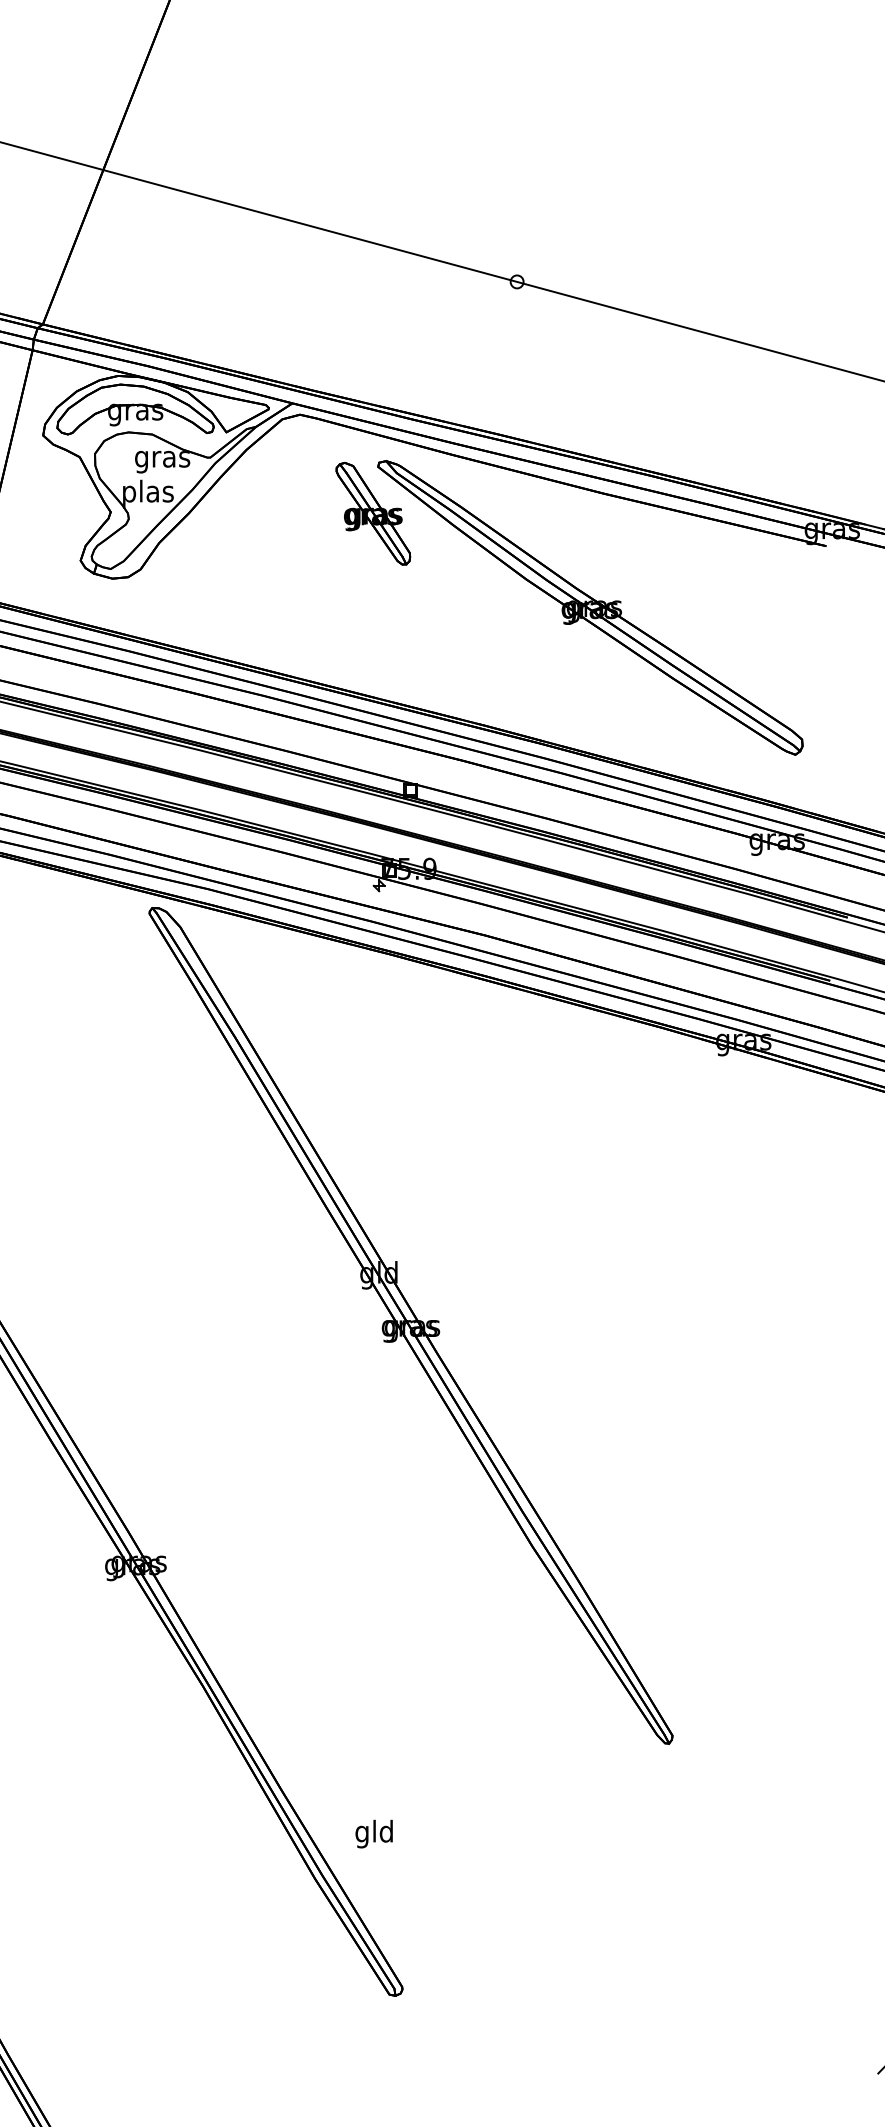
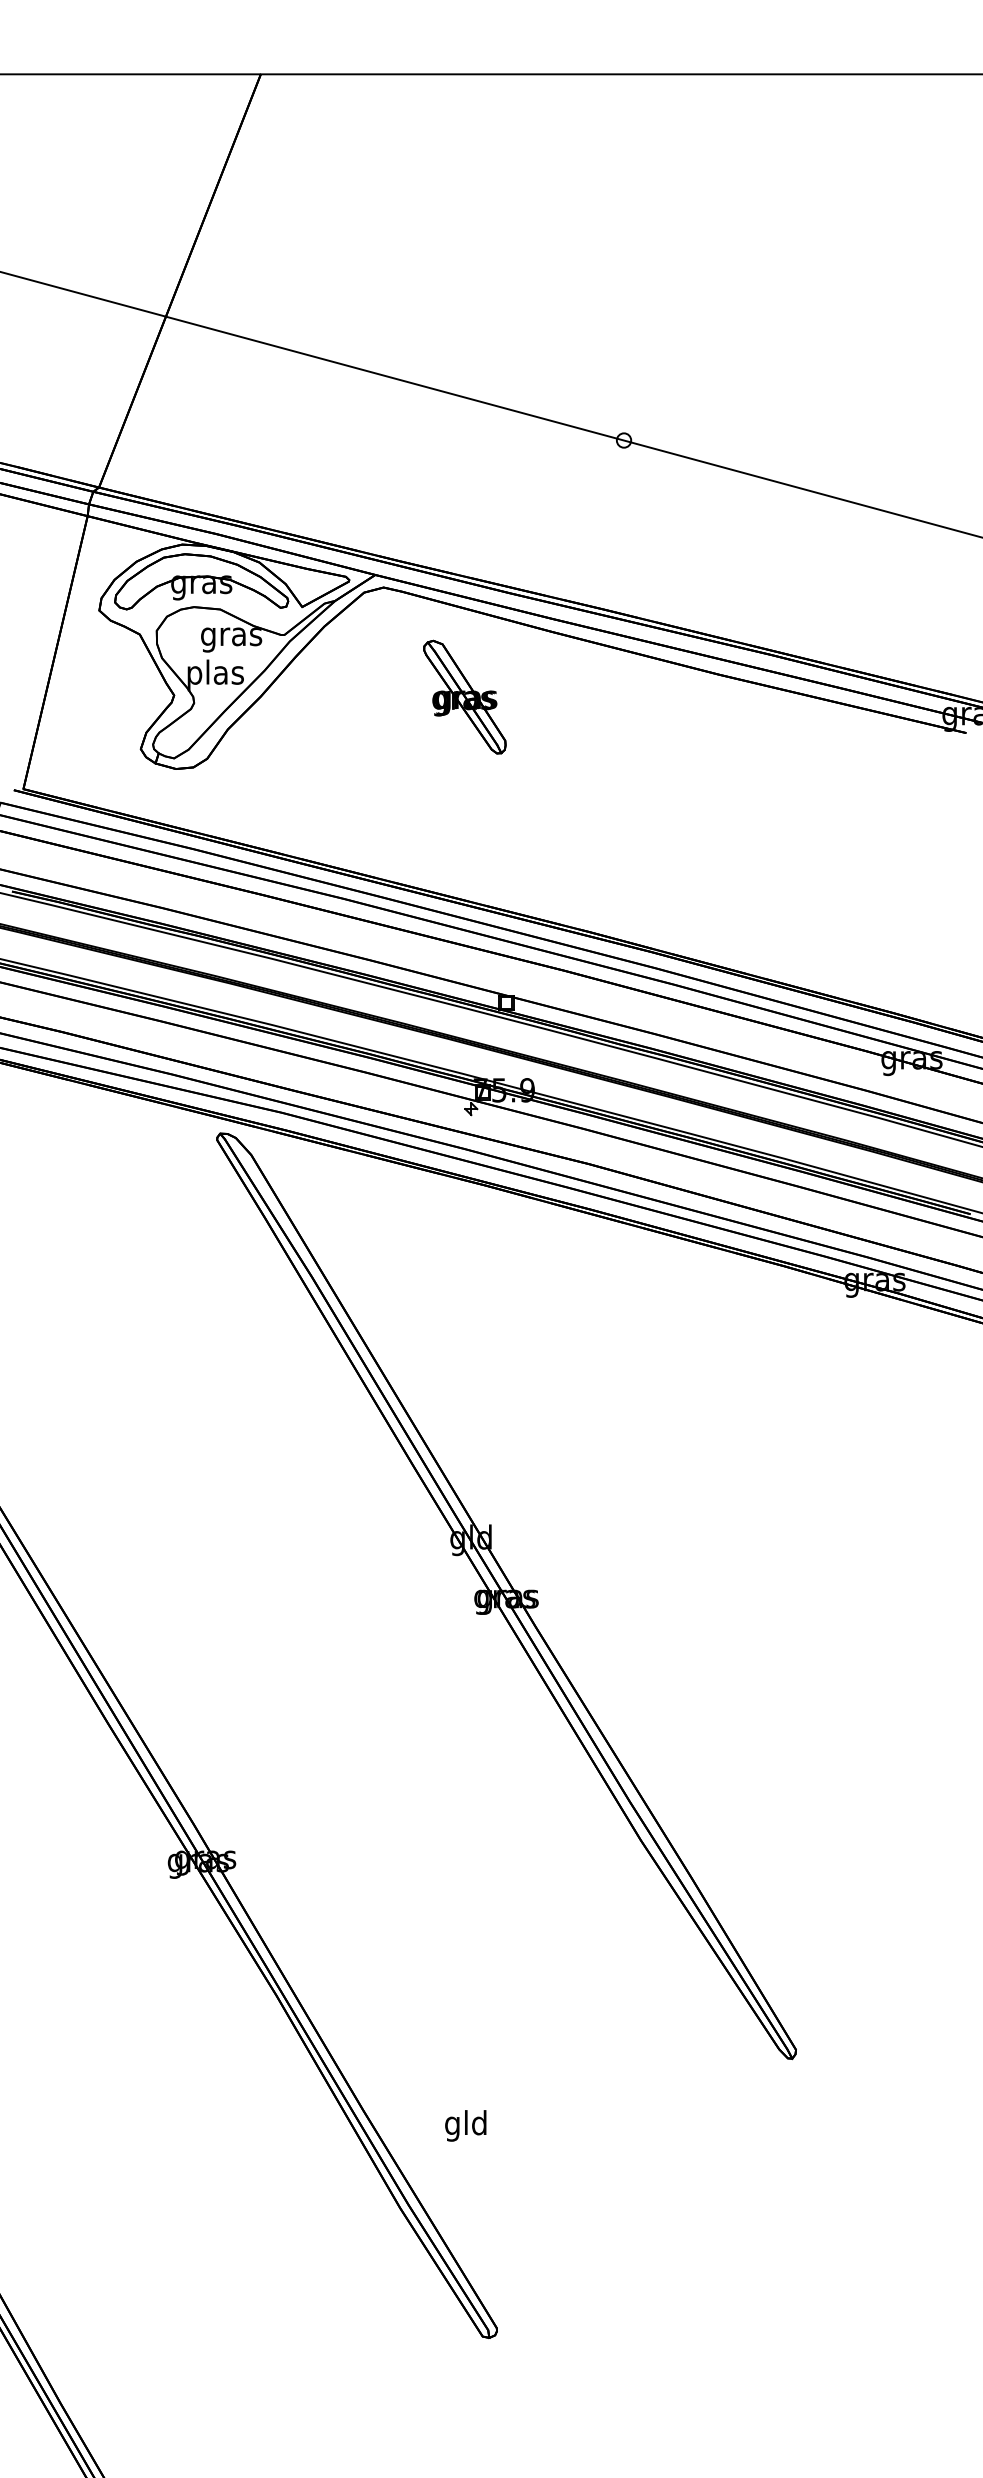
part: (589, 607) -> (704, 800), removed
text: (373, 1833) -> (465, 2125), moved

